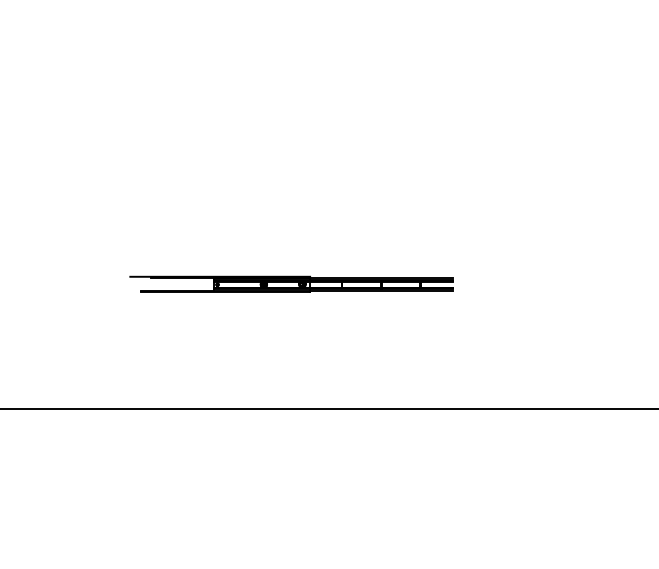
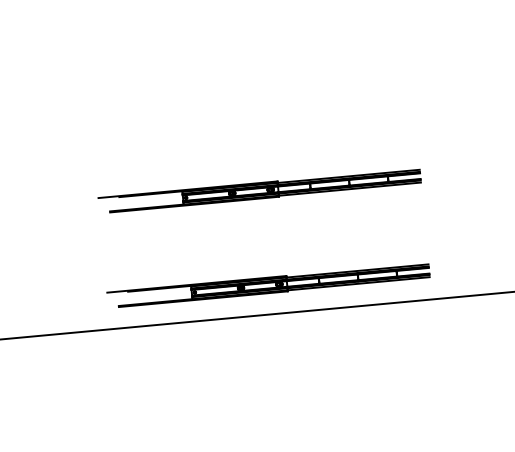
part: (291, 378) -> (268, 284), added

